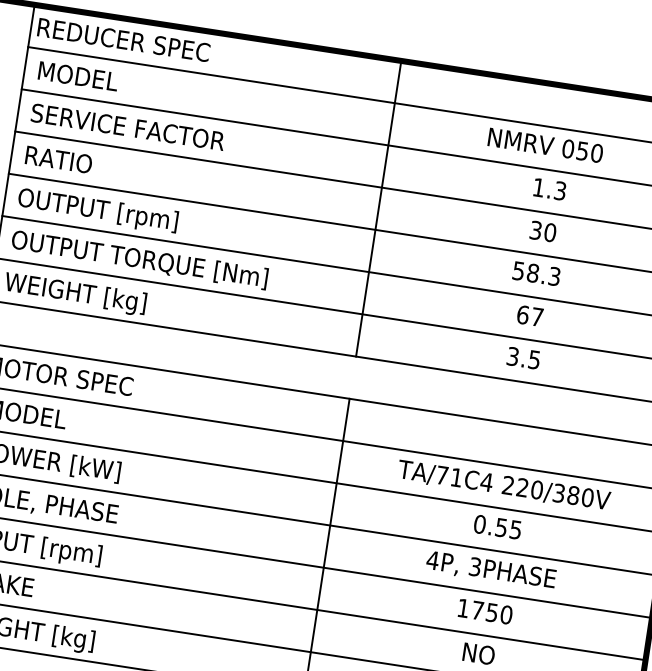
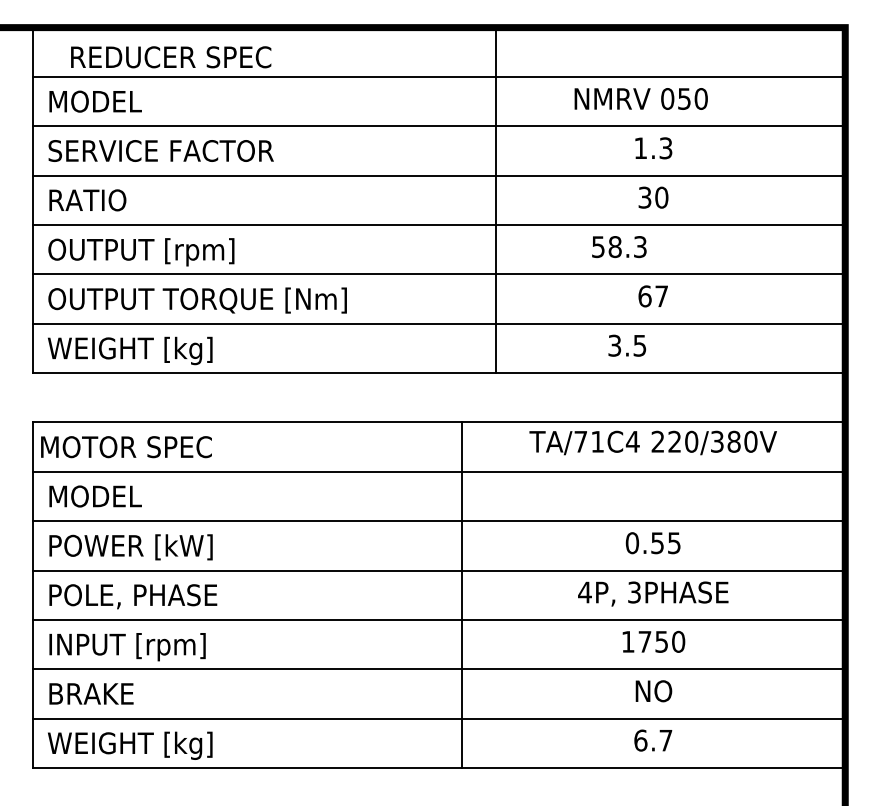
text: (124, 40) -> (171, 57), moved
line: (378, 208) -> (495, 200), moved
text: (536, 274) -> (619, 247), moved
text: (523, 358) -> (627, 345), moved
text: (503, 485) -> (652, 442), moved

